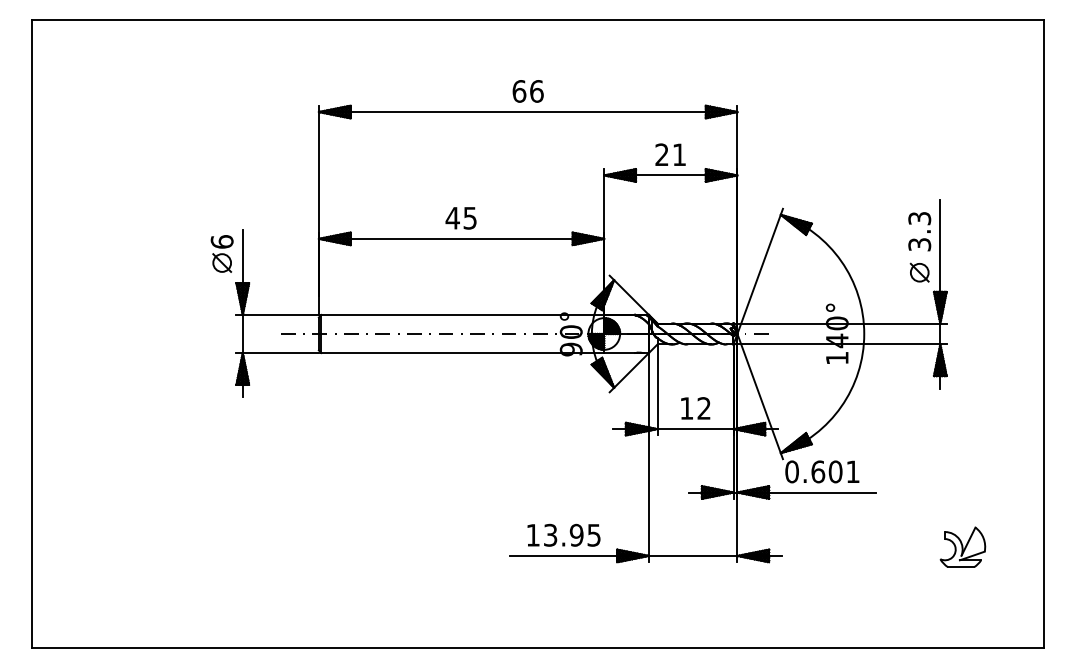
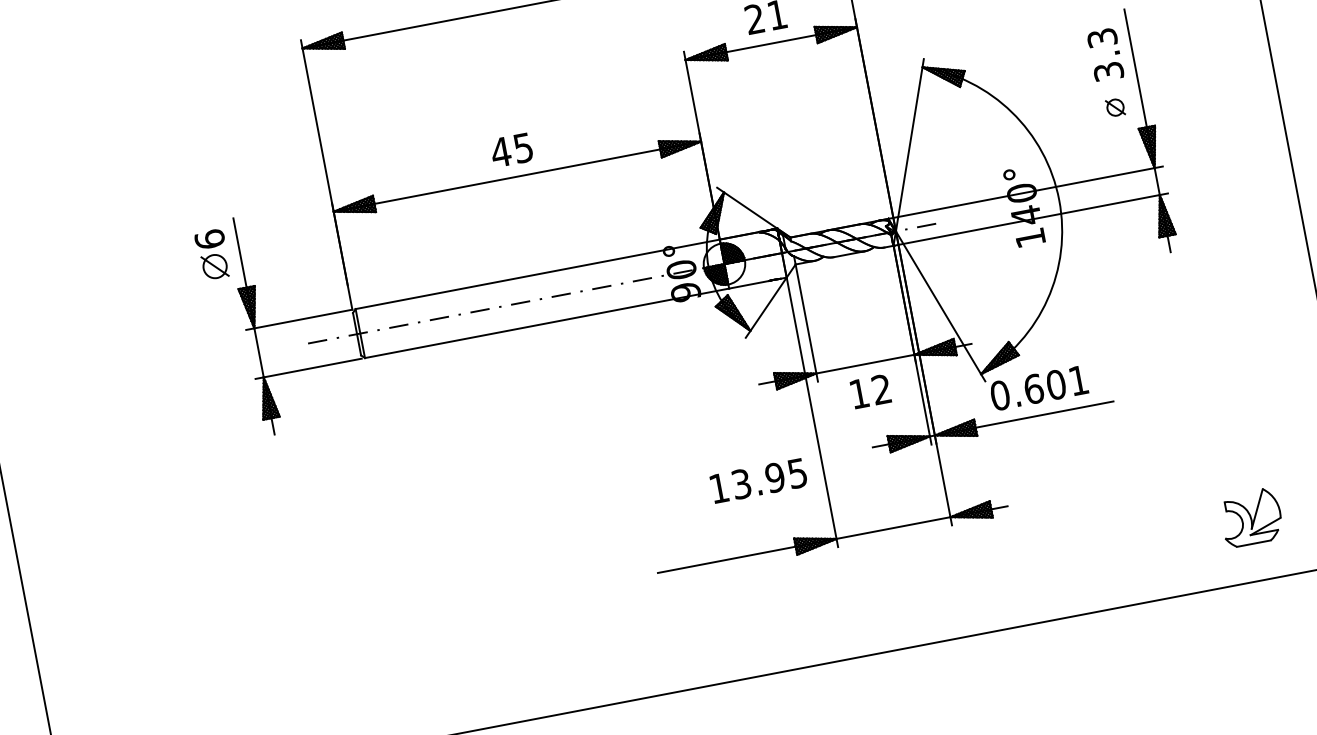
part: (919, 272) -> (1115, 107), size x0.7
text: (695, 408) -> (870, 391), moved
text: (563, 534) -> (757, 479), moved
part: (962, 546) -> (1250, 516), moved

